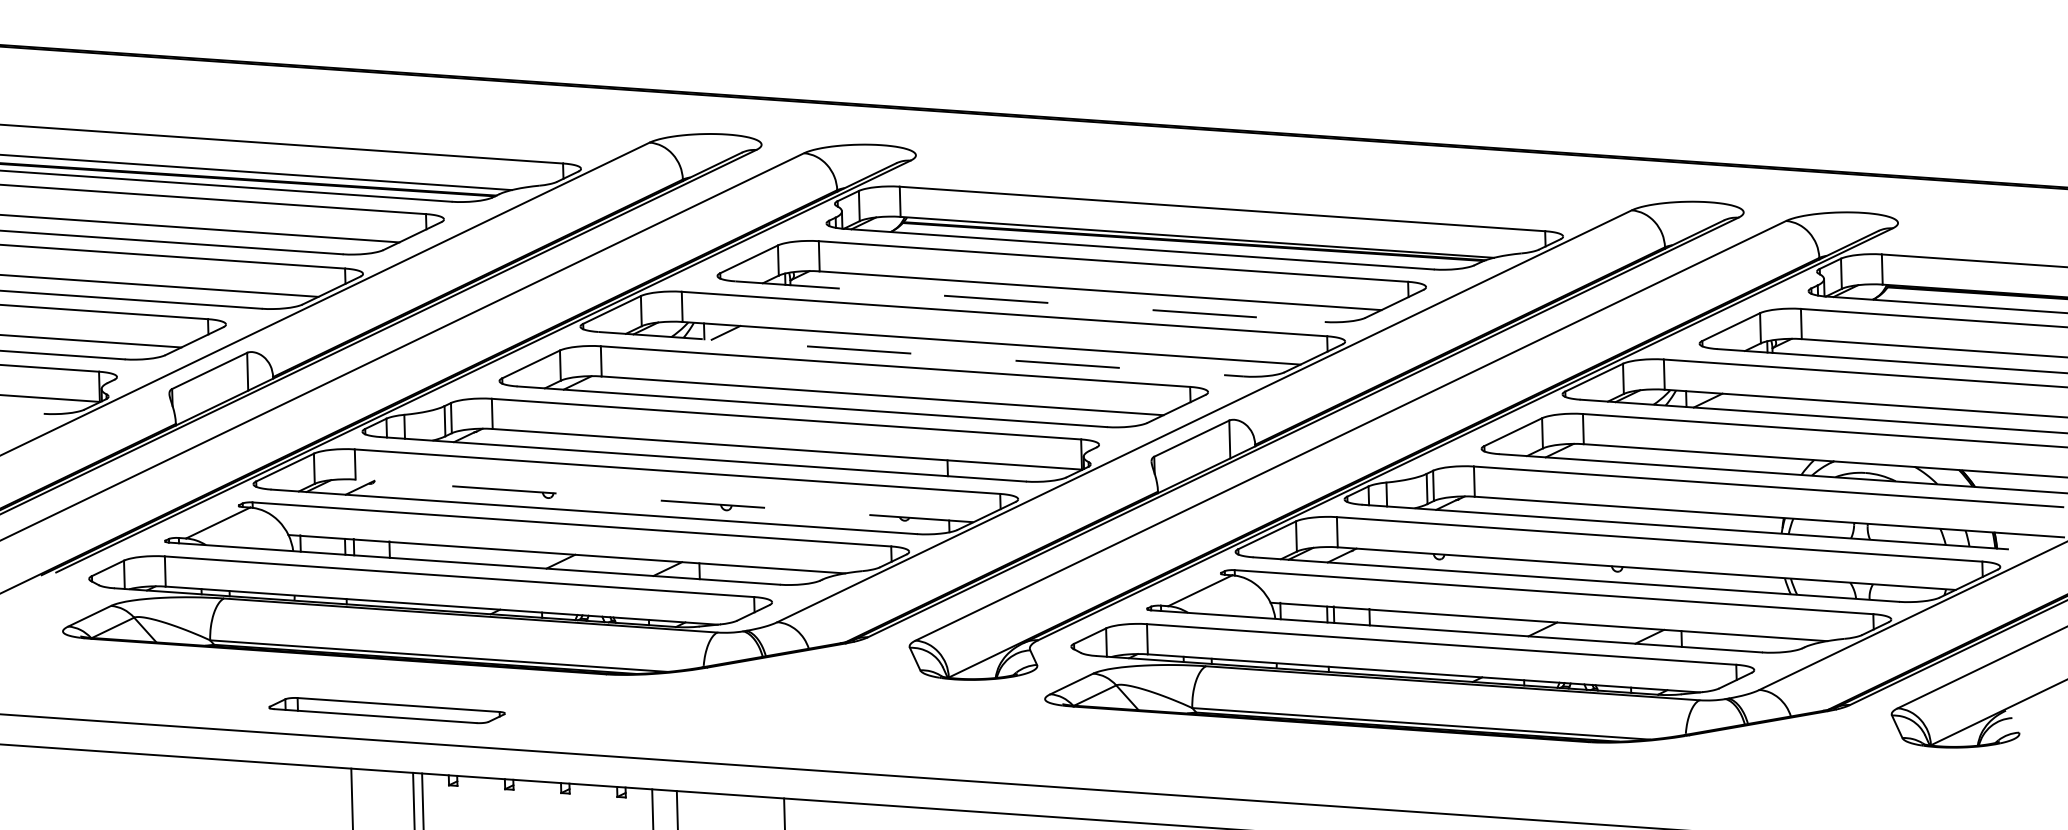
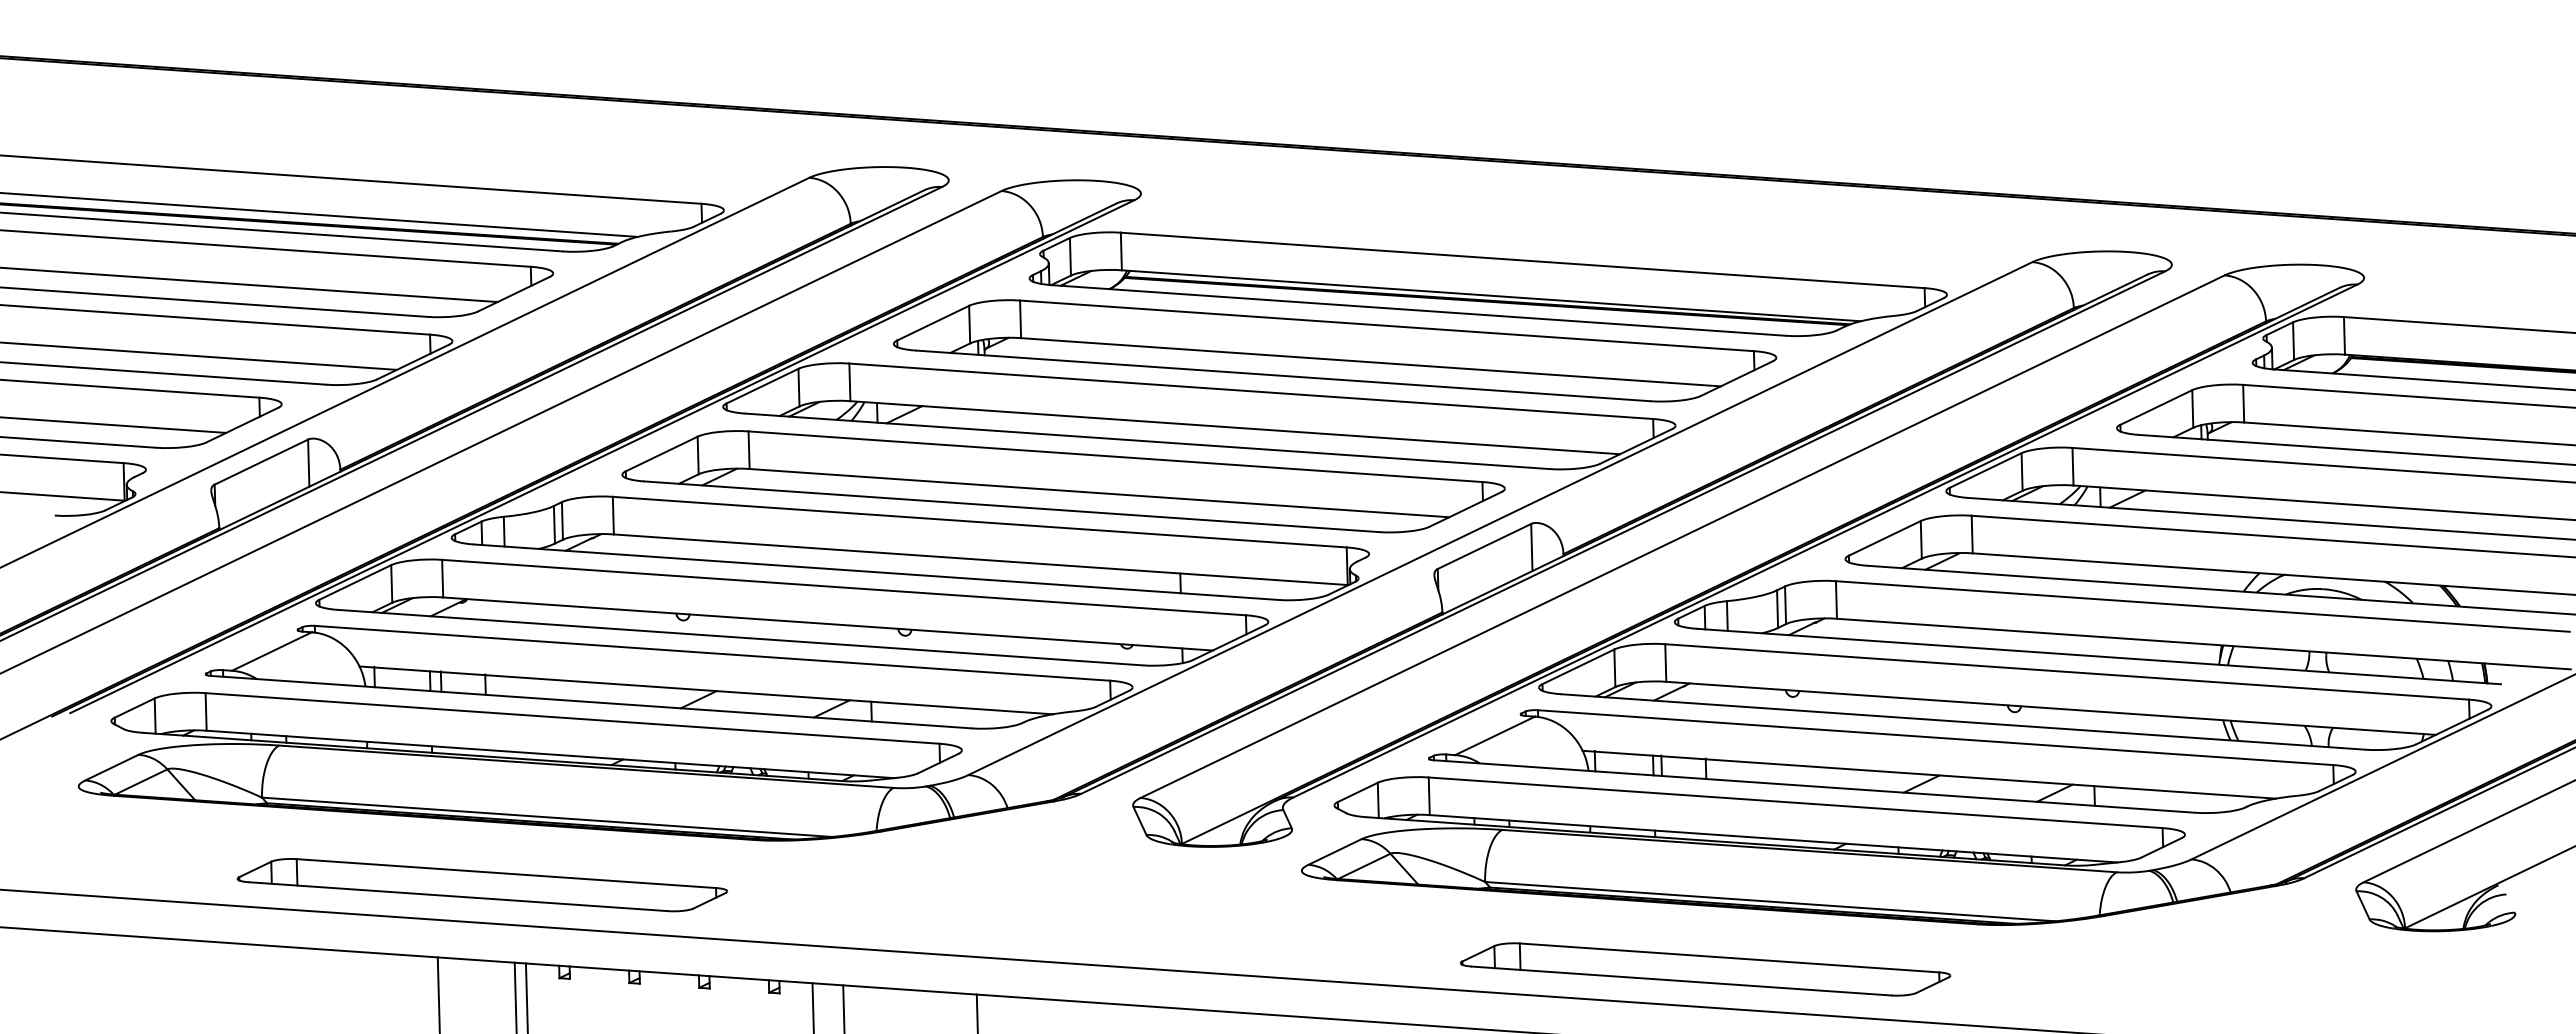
line: (1030, 301) -> (1283, 375), dashed -> solid
line: (921, 354) -> (1147, 441), dashed -> solid
line: (664, 500) -> (827, 623), dashed -> solid
part: (386, 710) -> (481, 885), size x1.67
part: (1368, 778) -> (1704, 969), added

